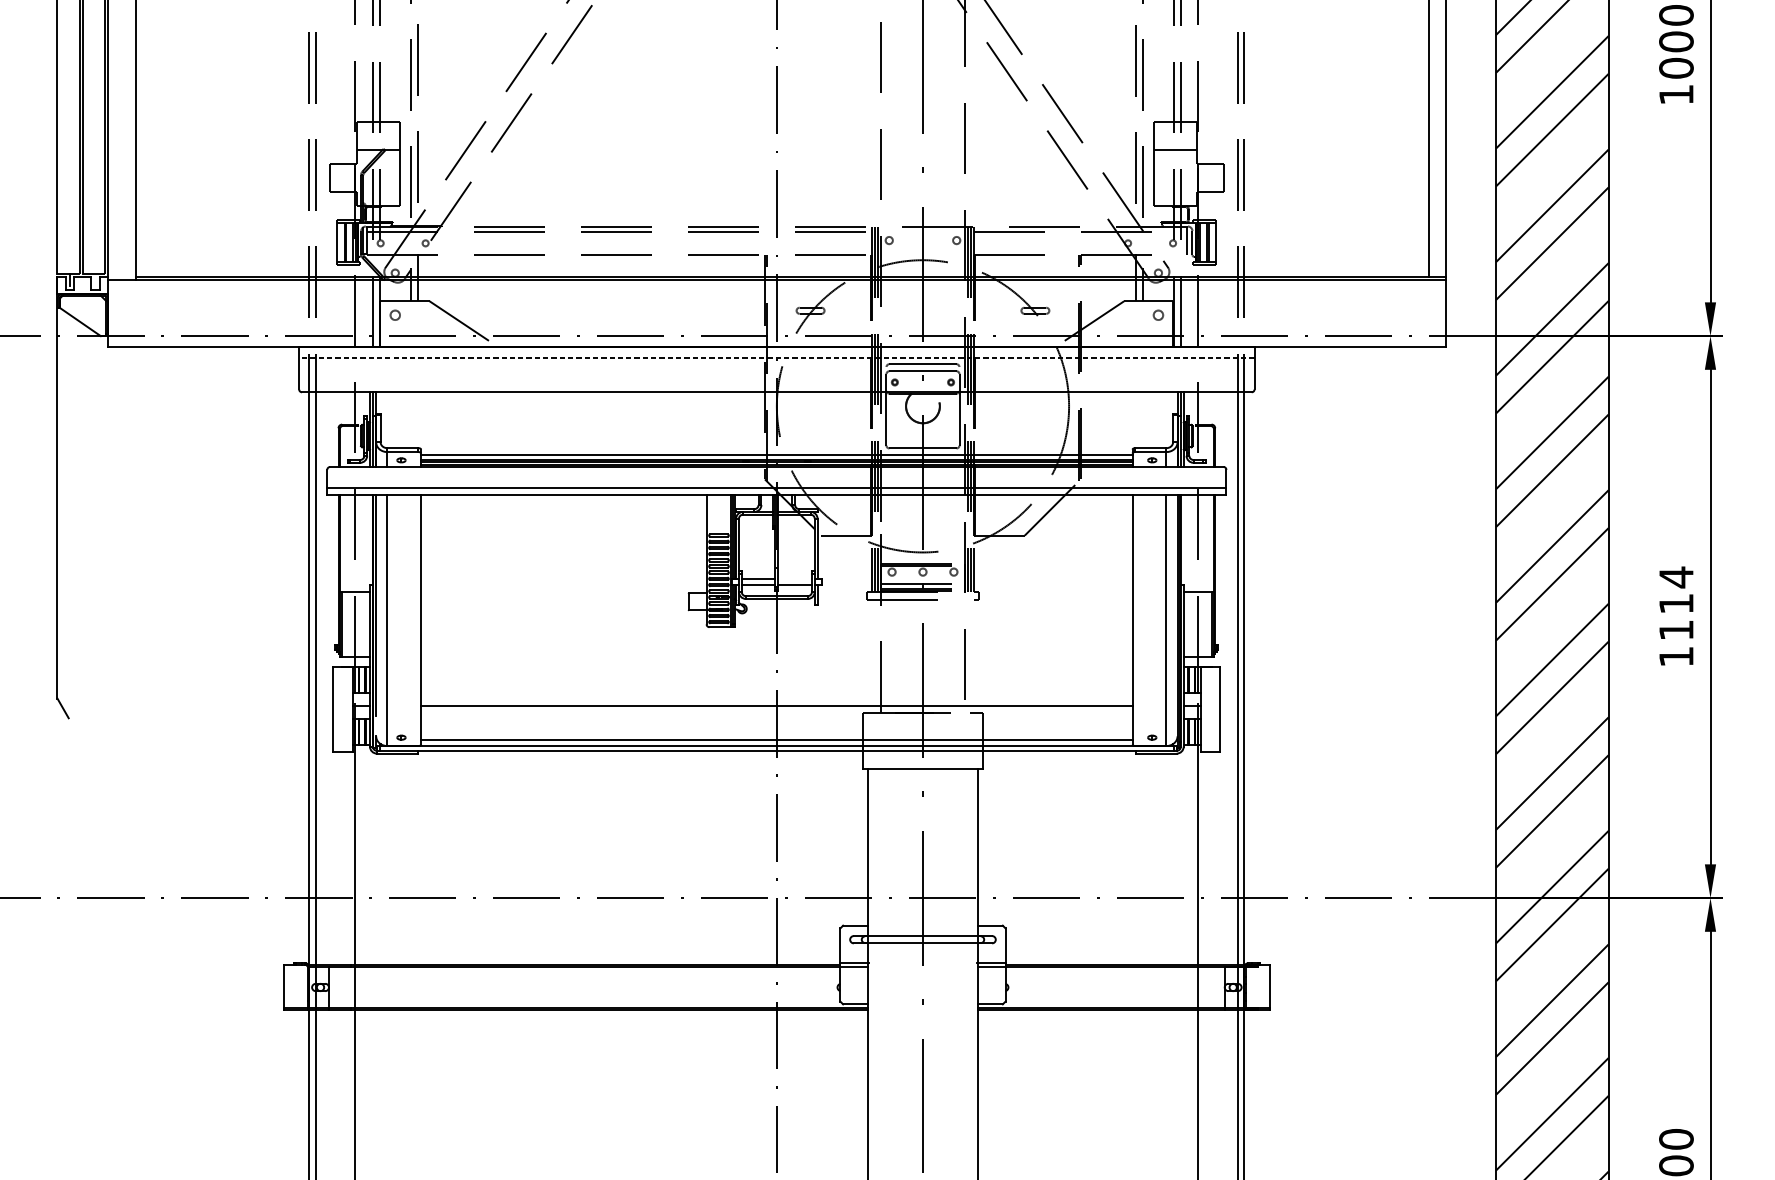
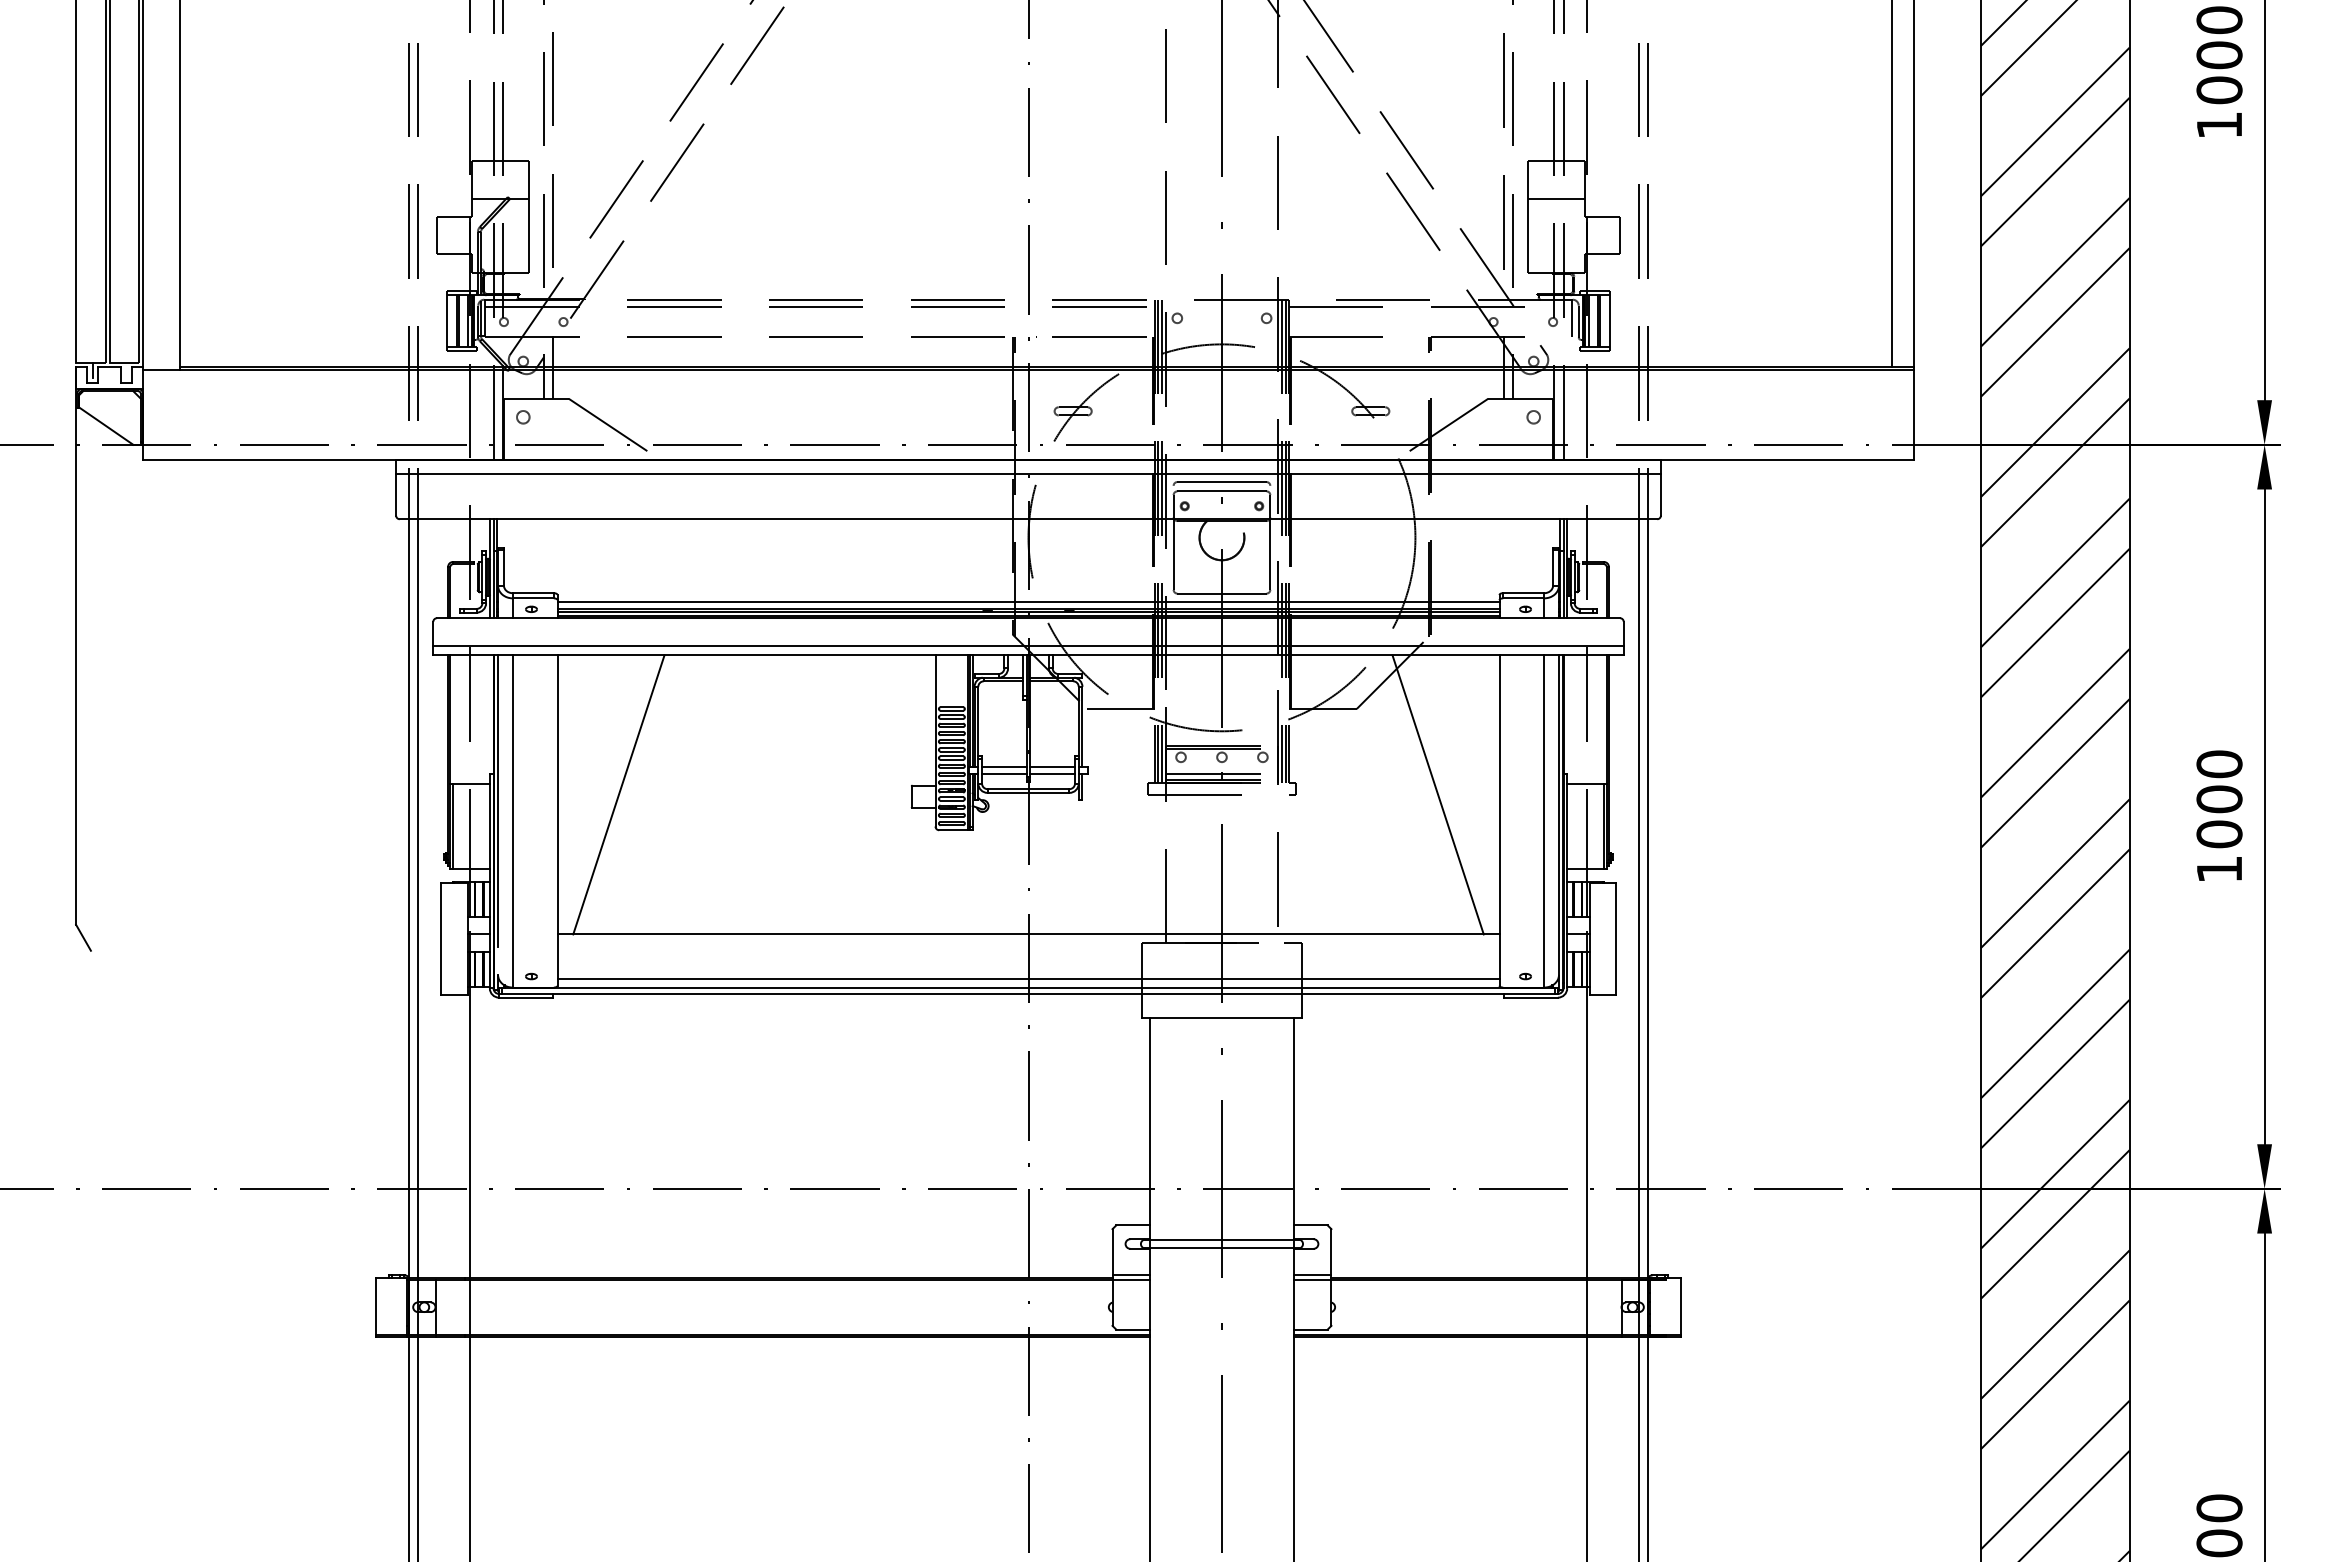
line: (776, 358) -> (1028, 474), dashed -> solid
line: (794, 579) -> (1052, 766), added
line: (467, 600) -> (618, 794), added
line: (1085, 600) -> (1437, 794), added
text: (1676, 603) -> (2219, 798), 1114 -> 1000

